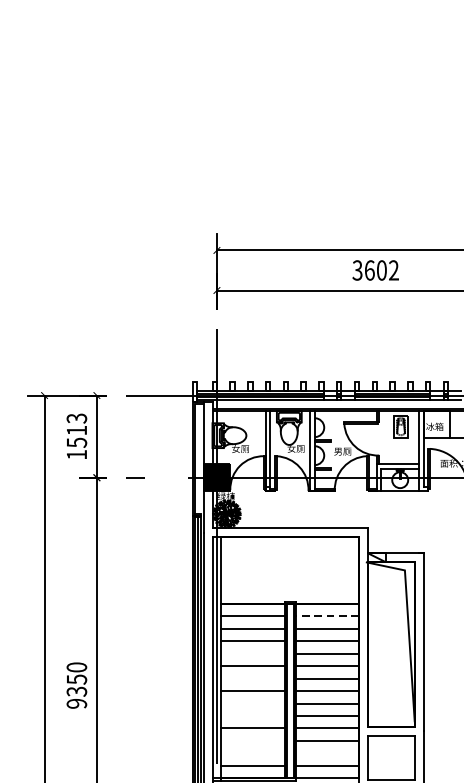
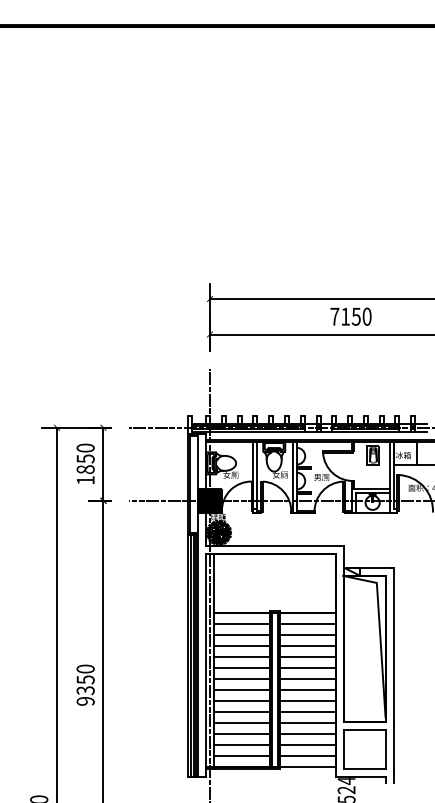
text: (375, 270) -> (350, 316), 3602 -> 7150
text: (76, 430) -> (85, 458), 1513 -> 1850
line: (326, 616) -> (307, 623), dashed -> solid
line: (253, 653) -> (242, 656), added
line: (253, 679) -> (242, 679), added
line: (253, 703) -> (242, 701), added
line: (253, 716) -> (242, 712), added
line: (253, 741) -> (242, 734), added
line: (253, 753) -> (242, 745), added
line: (326, 753) -> (307, 745), added

